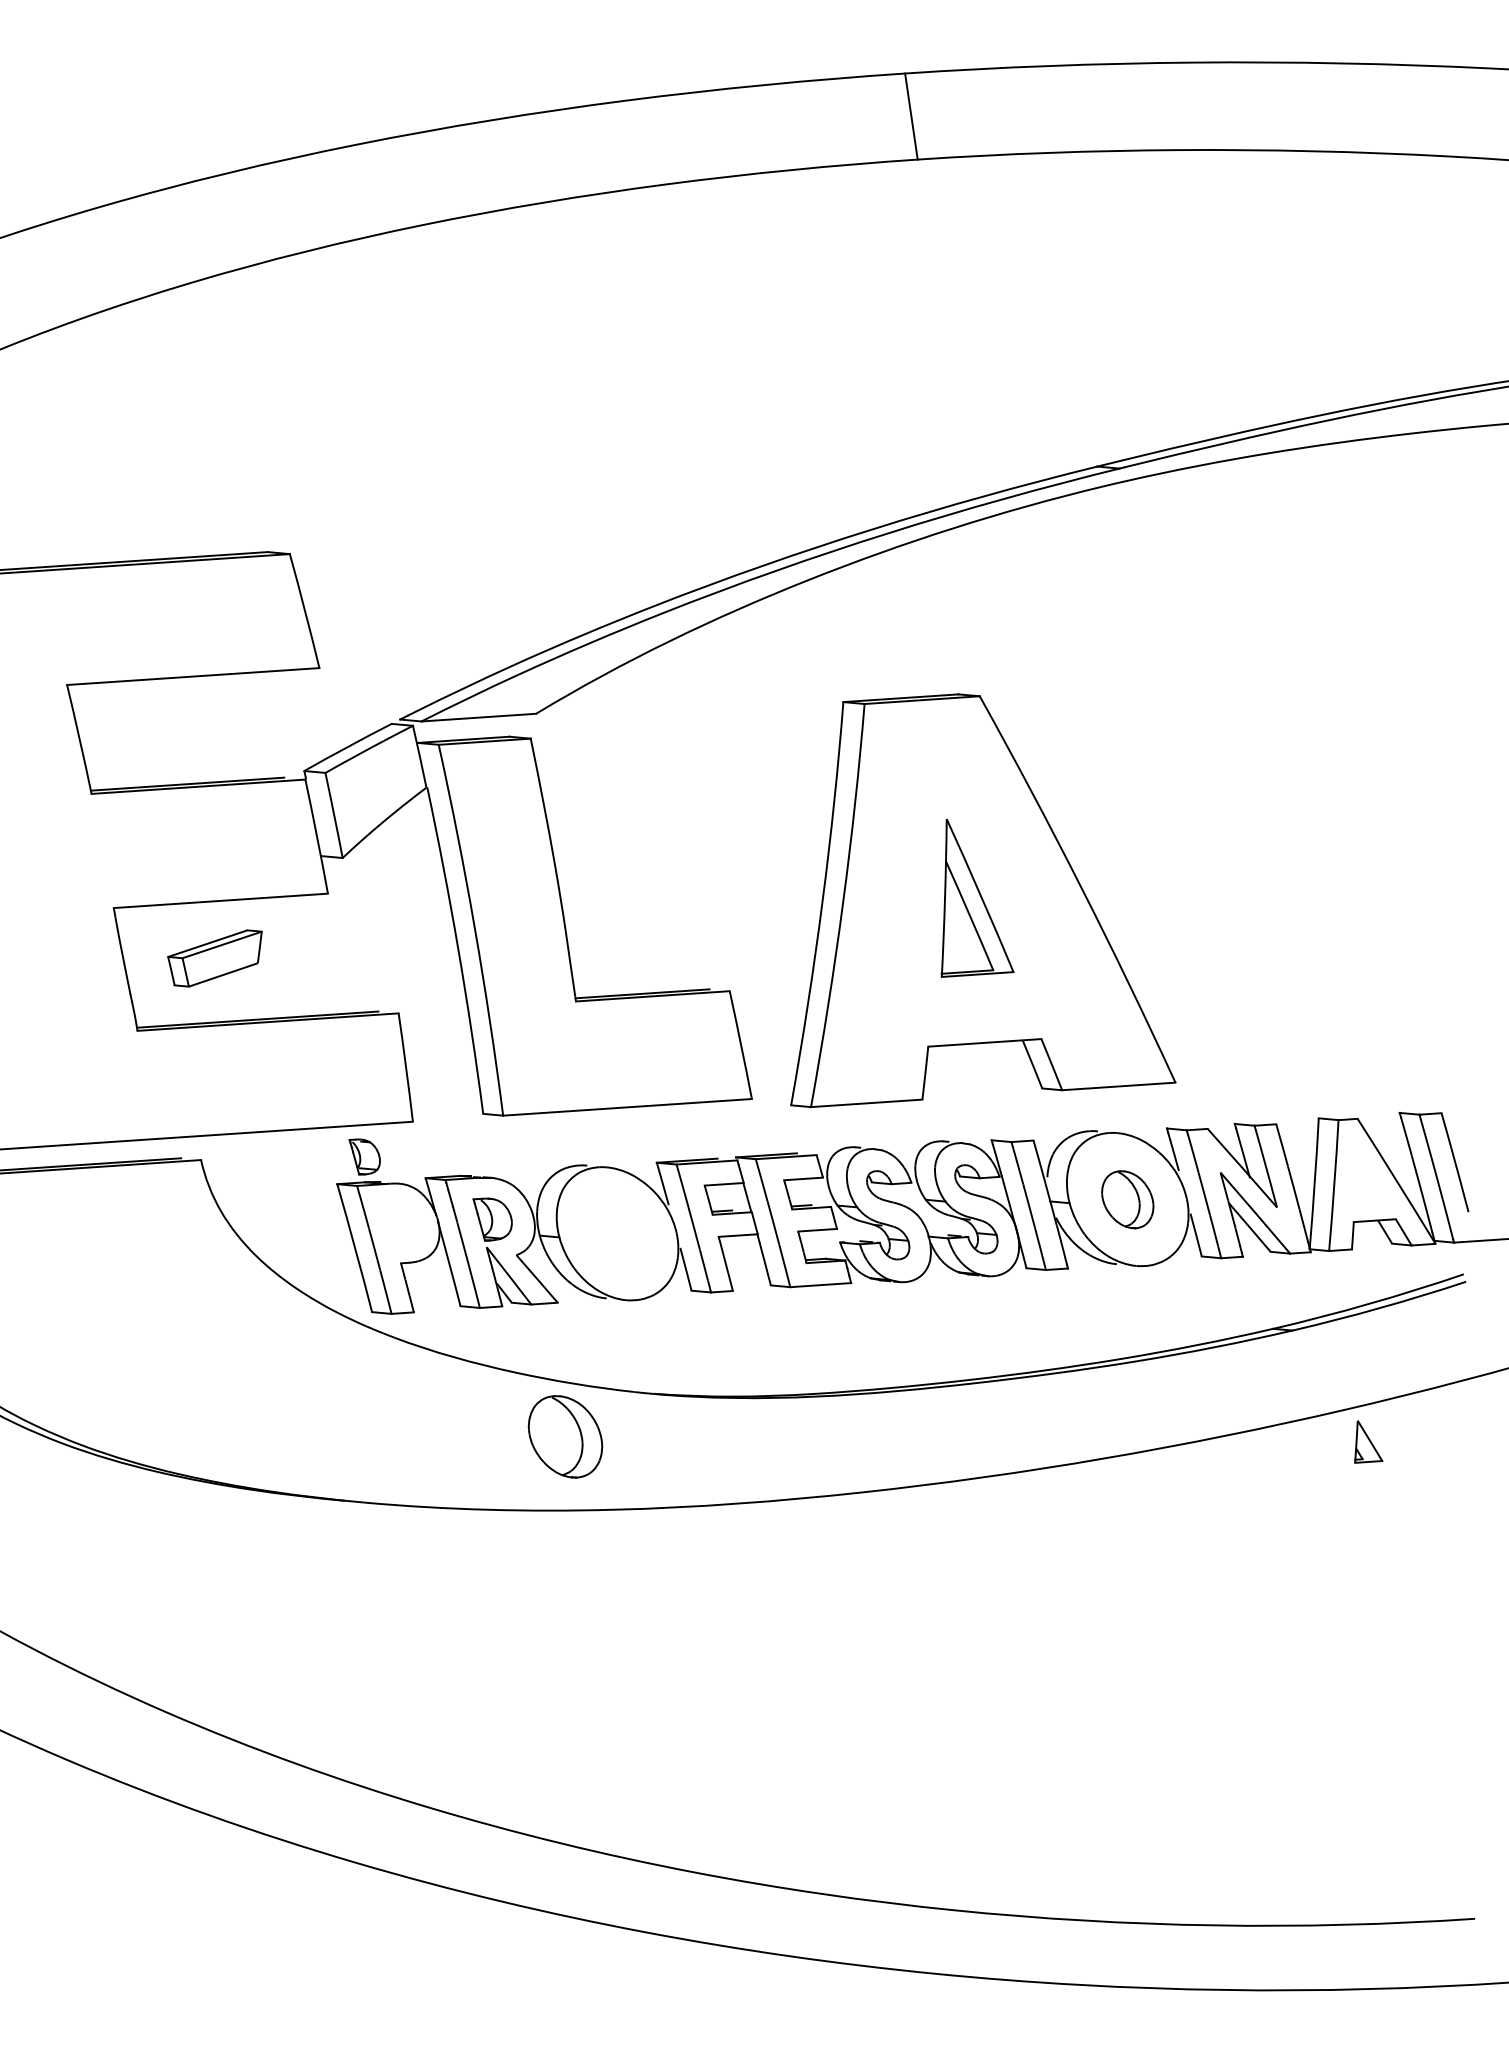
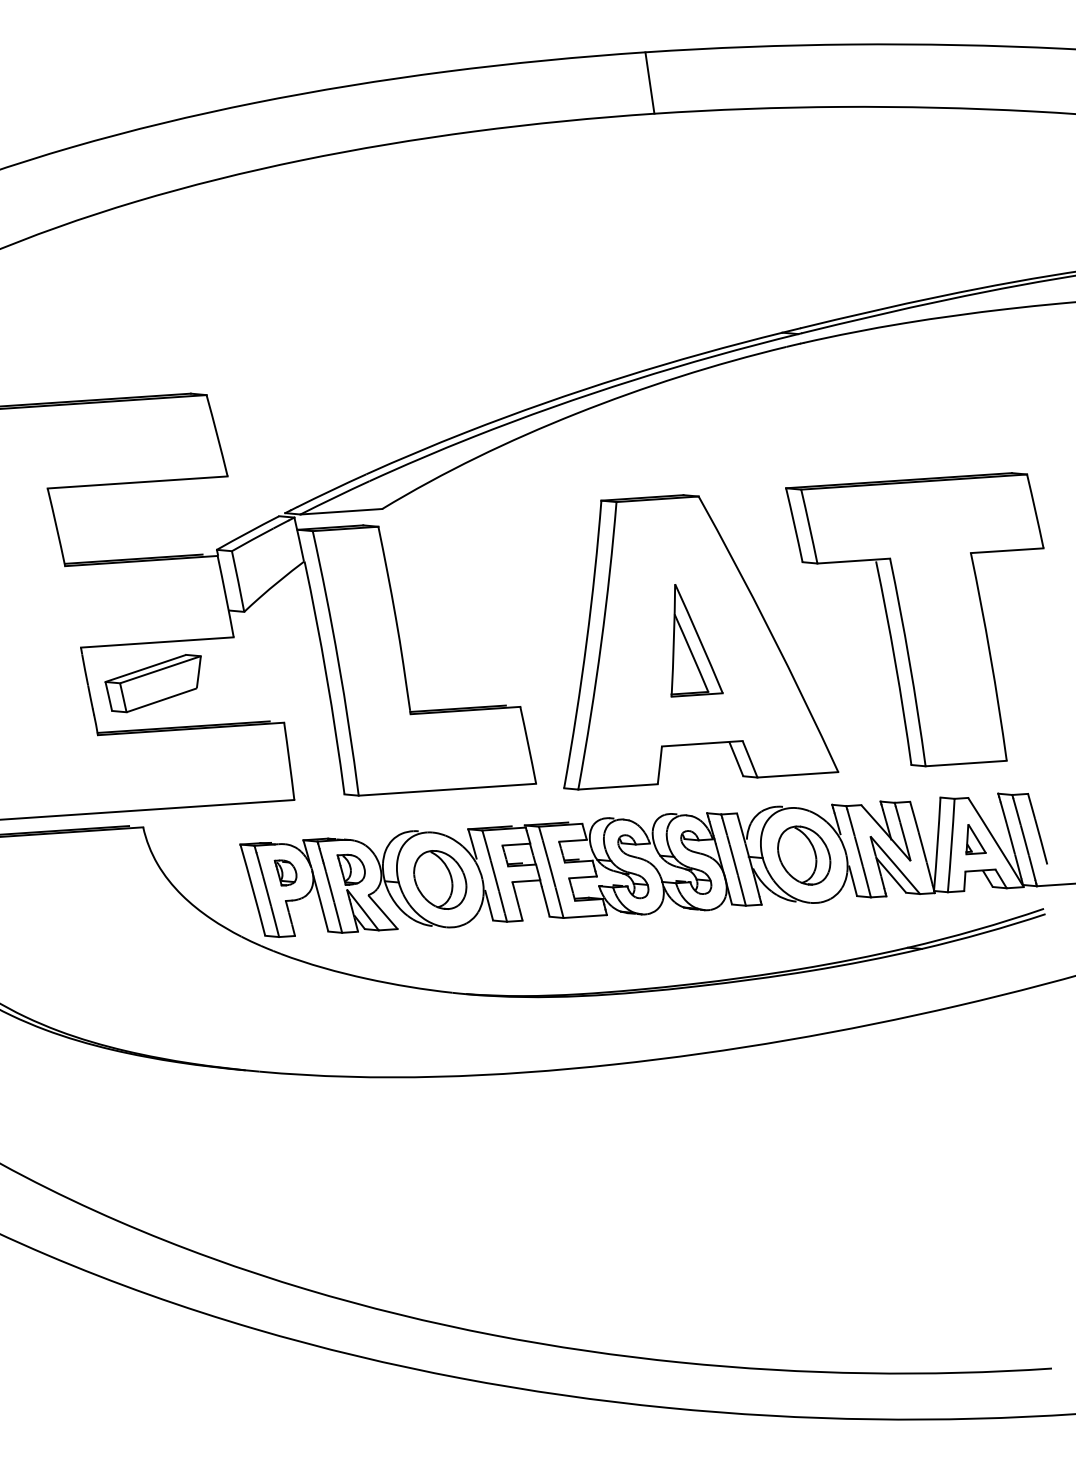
part: (1282, 868) -> (914, 619), added
part: (214, 958) -> (152, 683), size x1.43
part: (364, 1156) -> (285, 872), moved
part: (1127, 1199) -> (804, 855), size x1.43
part: (565, 1436) -> (440, 879), moved
part: (1368, 1441) -> (975, 839), moved

